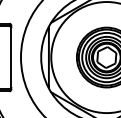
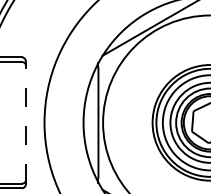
line: (11, 57) -> (26, 122), solid -> dashed

